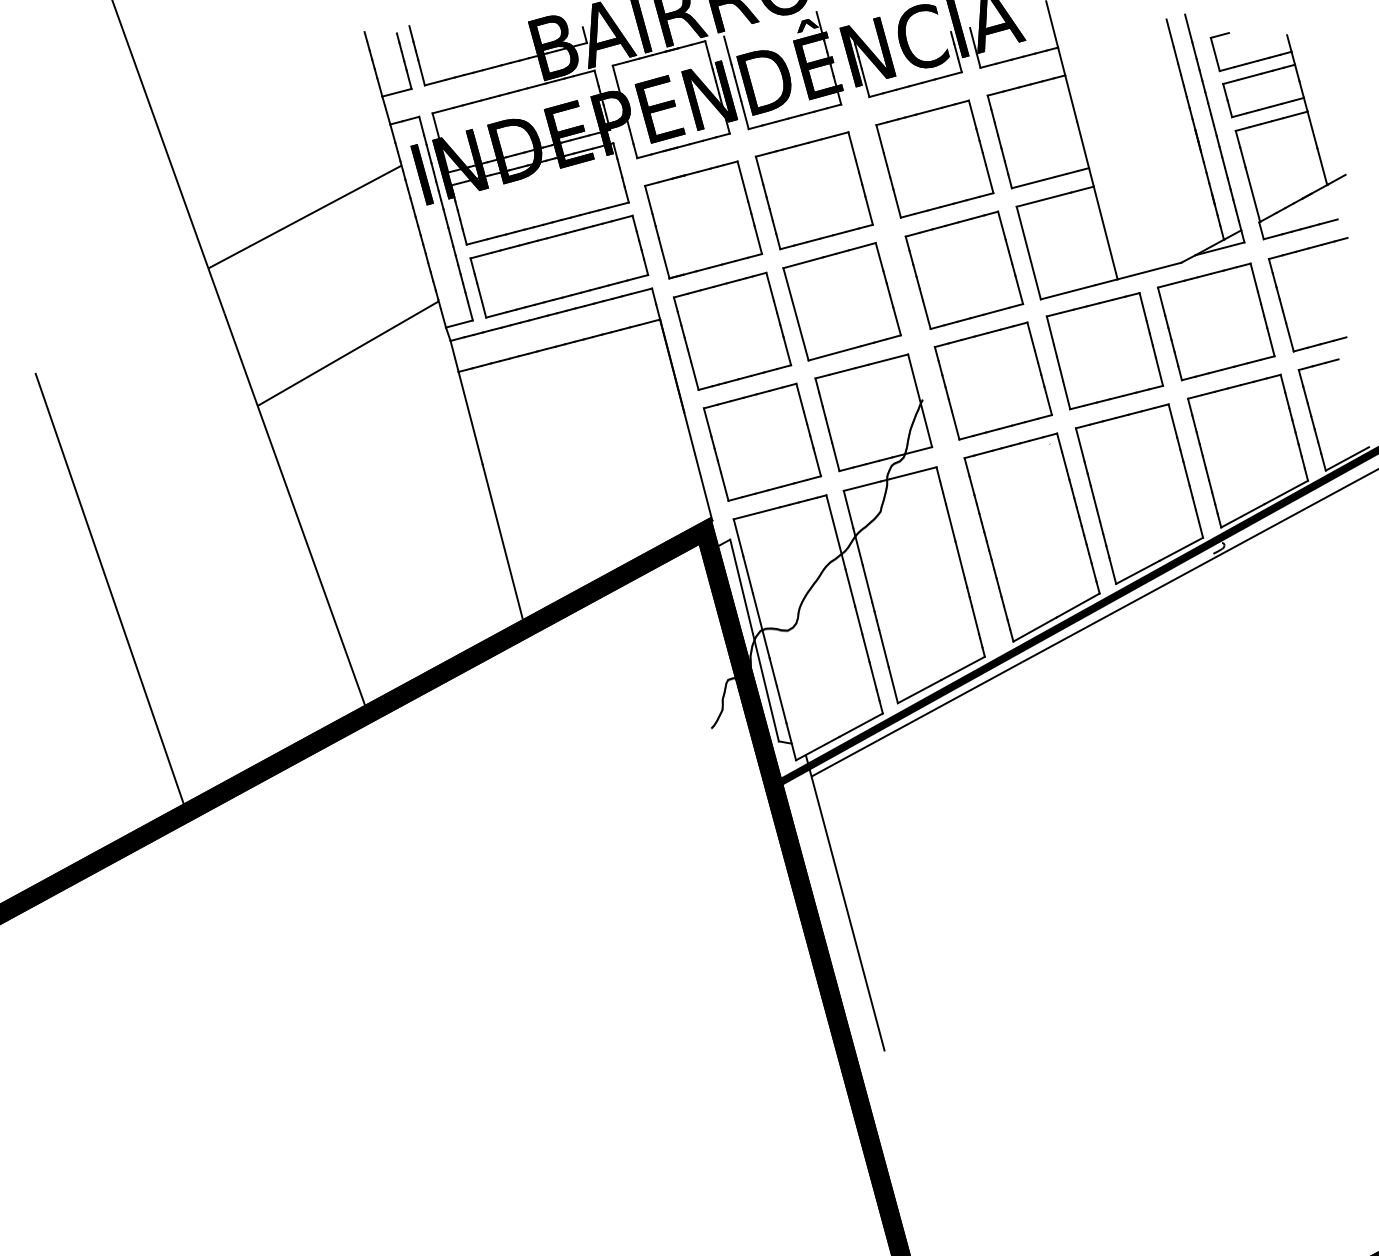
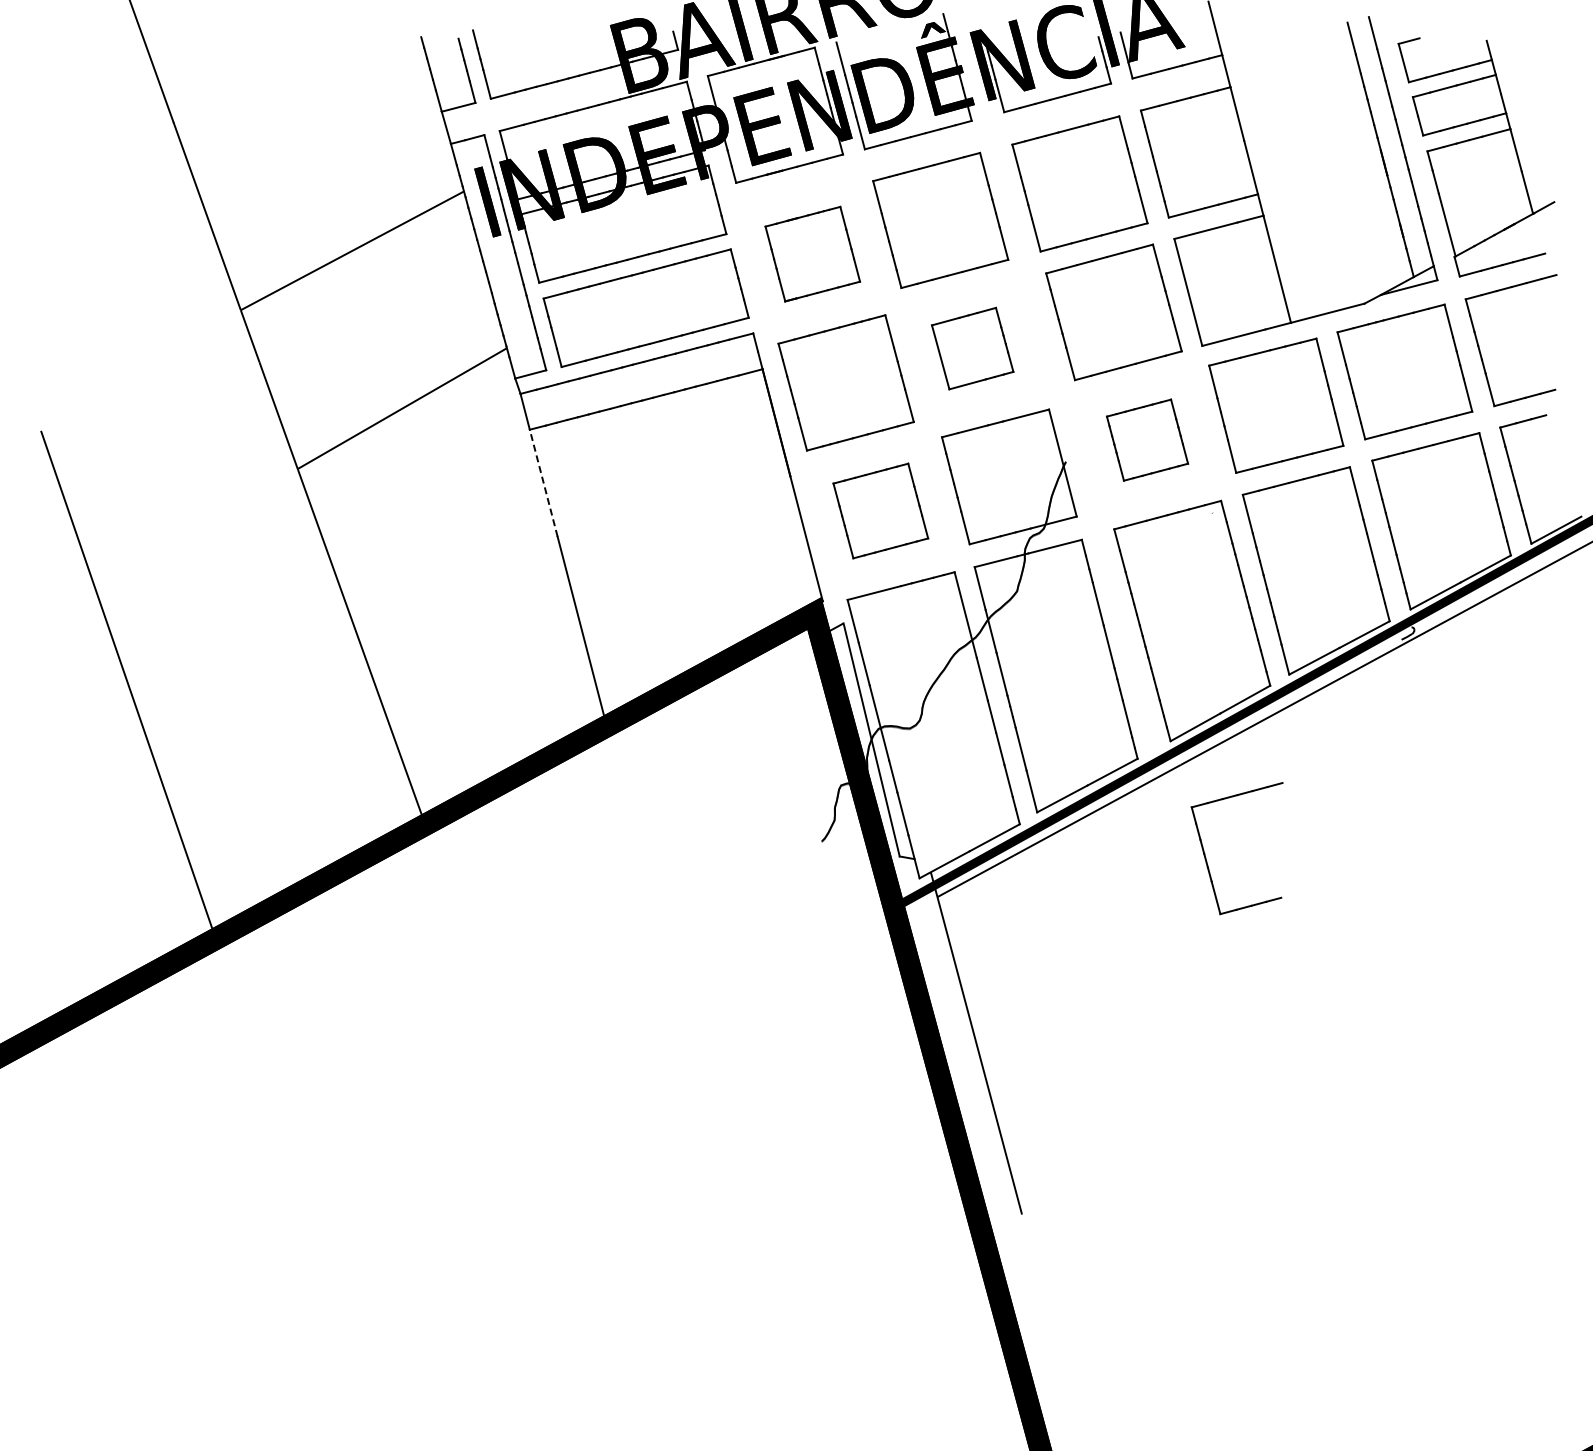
part: (703, 219) -> (812, 253), size x0.7
part: (841, 301) -> (972, 348), size x0.6
part: (993, 380) -> (1147, 439), size x0.6
line: (470, 417) -> (543, 482), solid -> dashed
part: (762, 441) -> (880, 510), size x0.7
part: (1044, 742) -> (1206, 857), added

